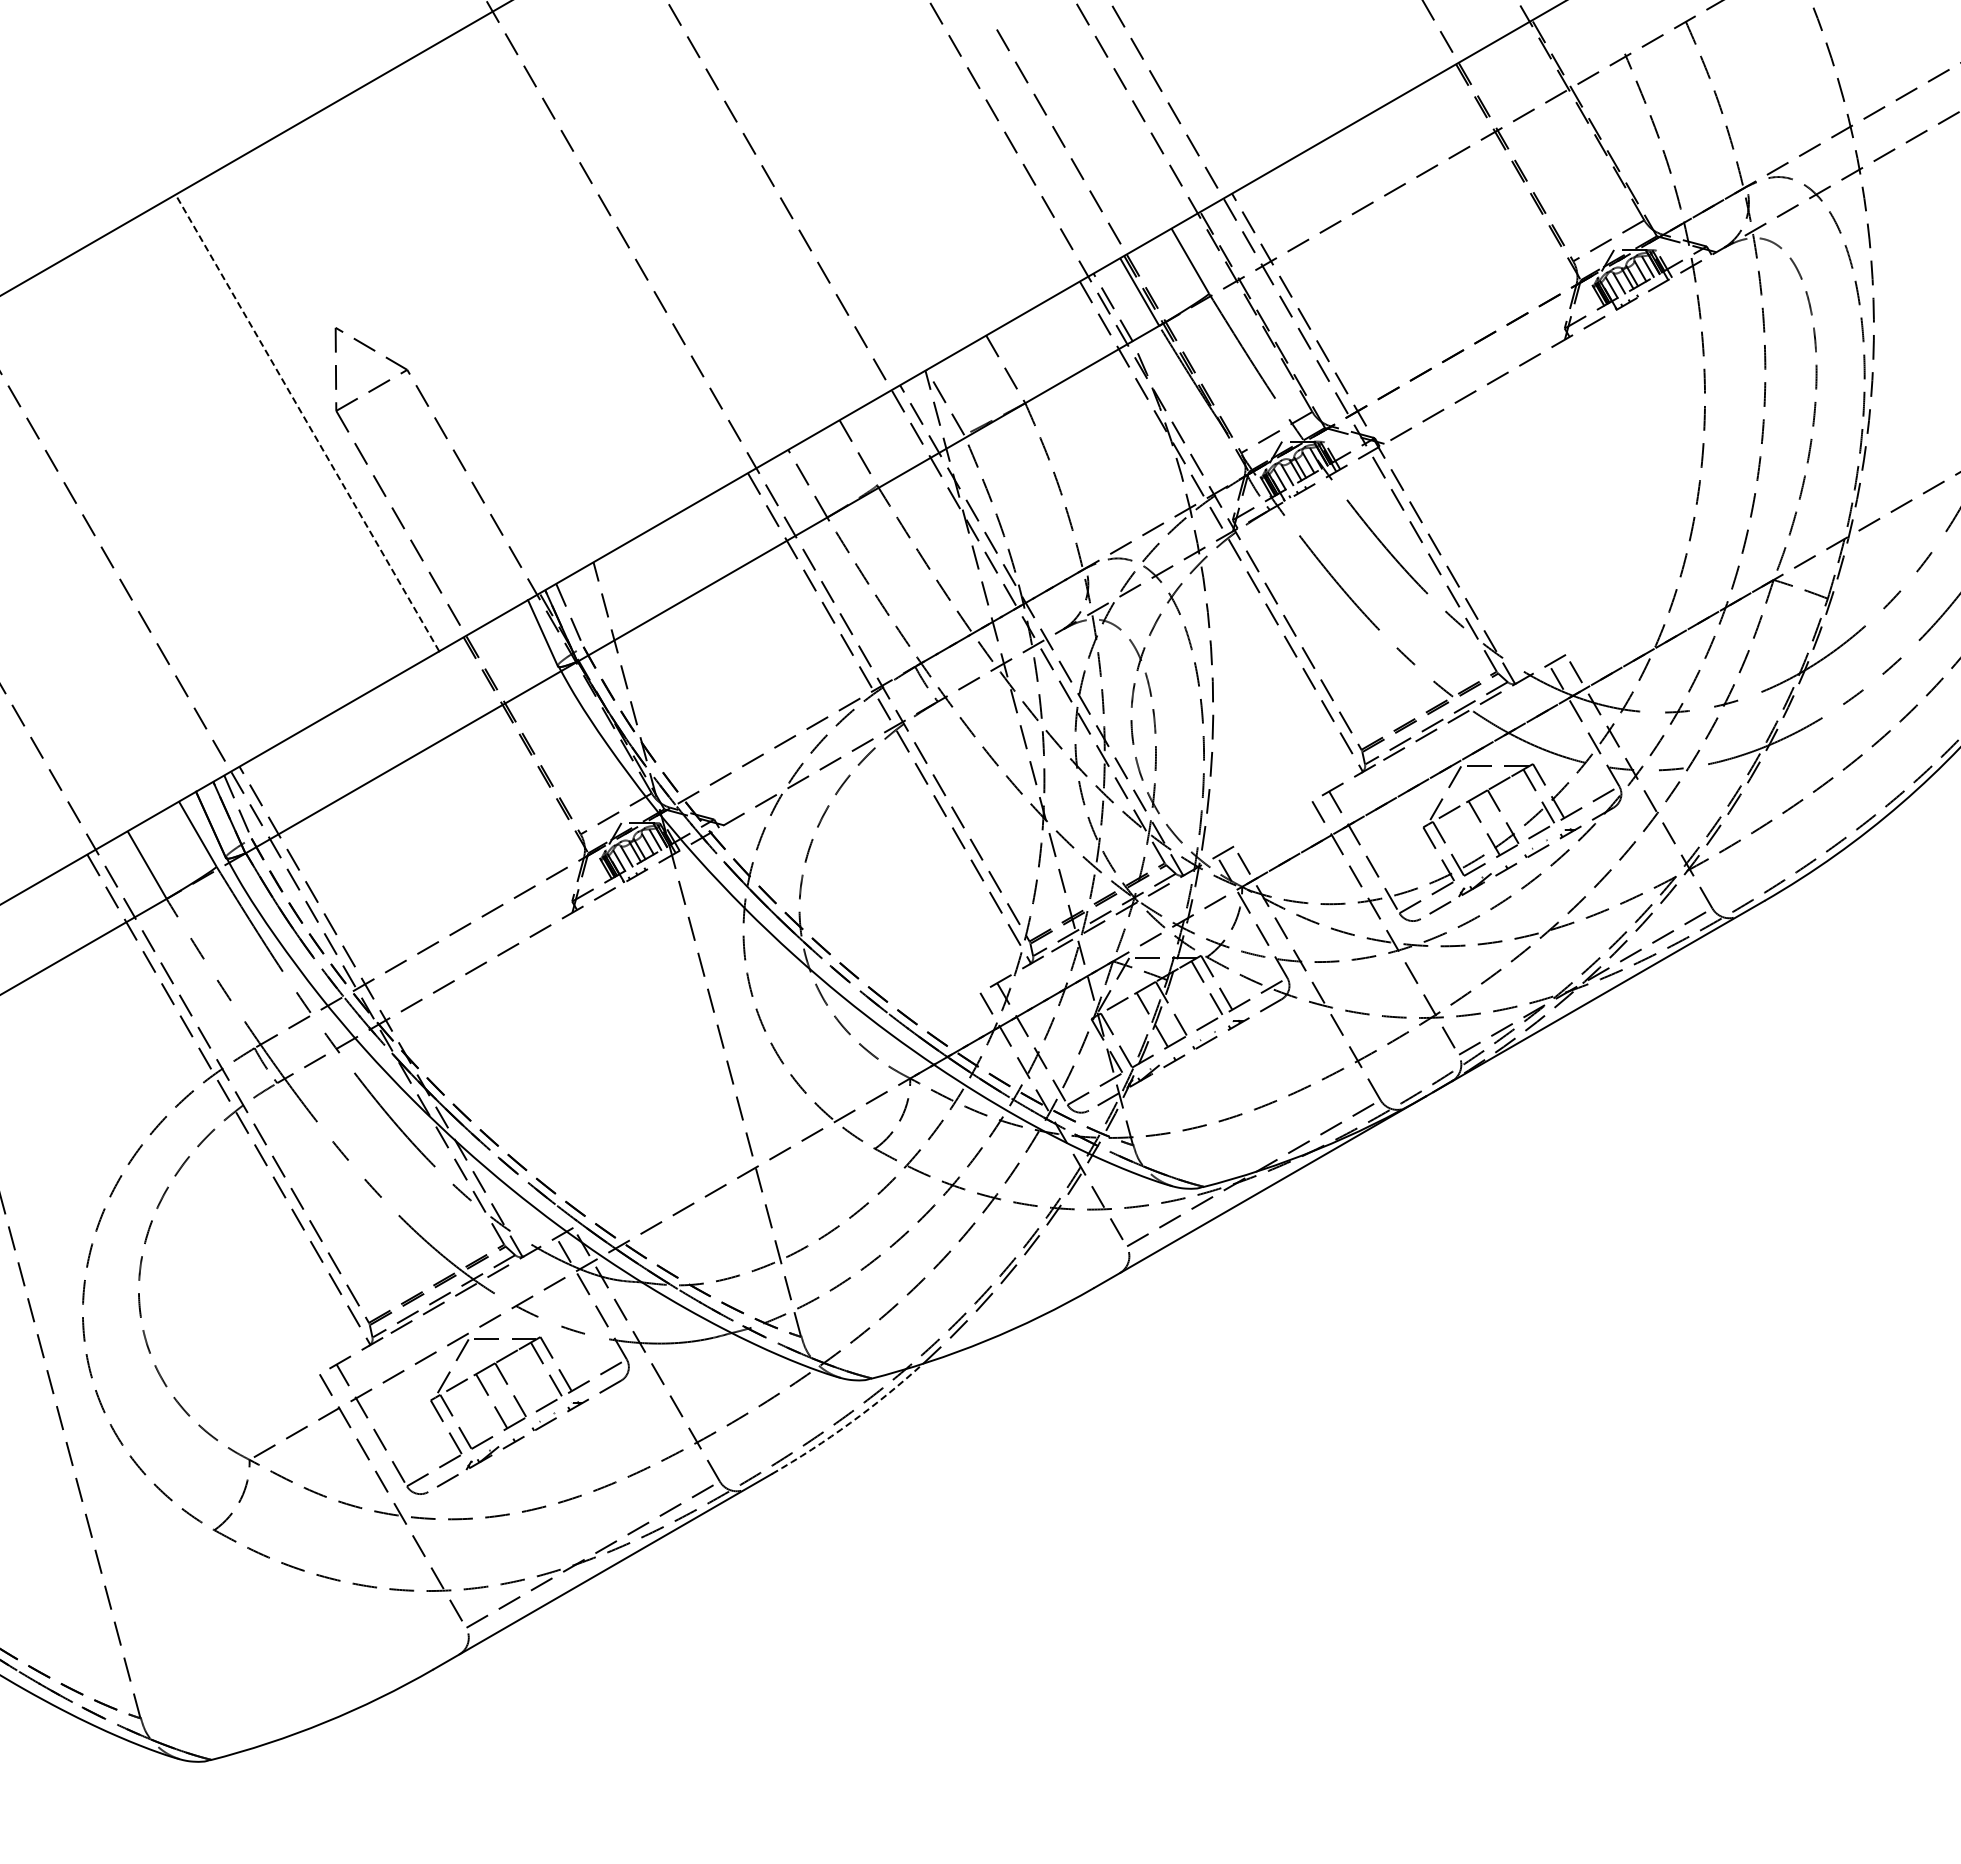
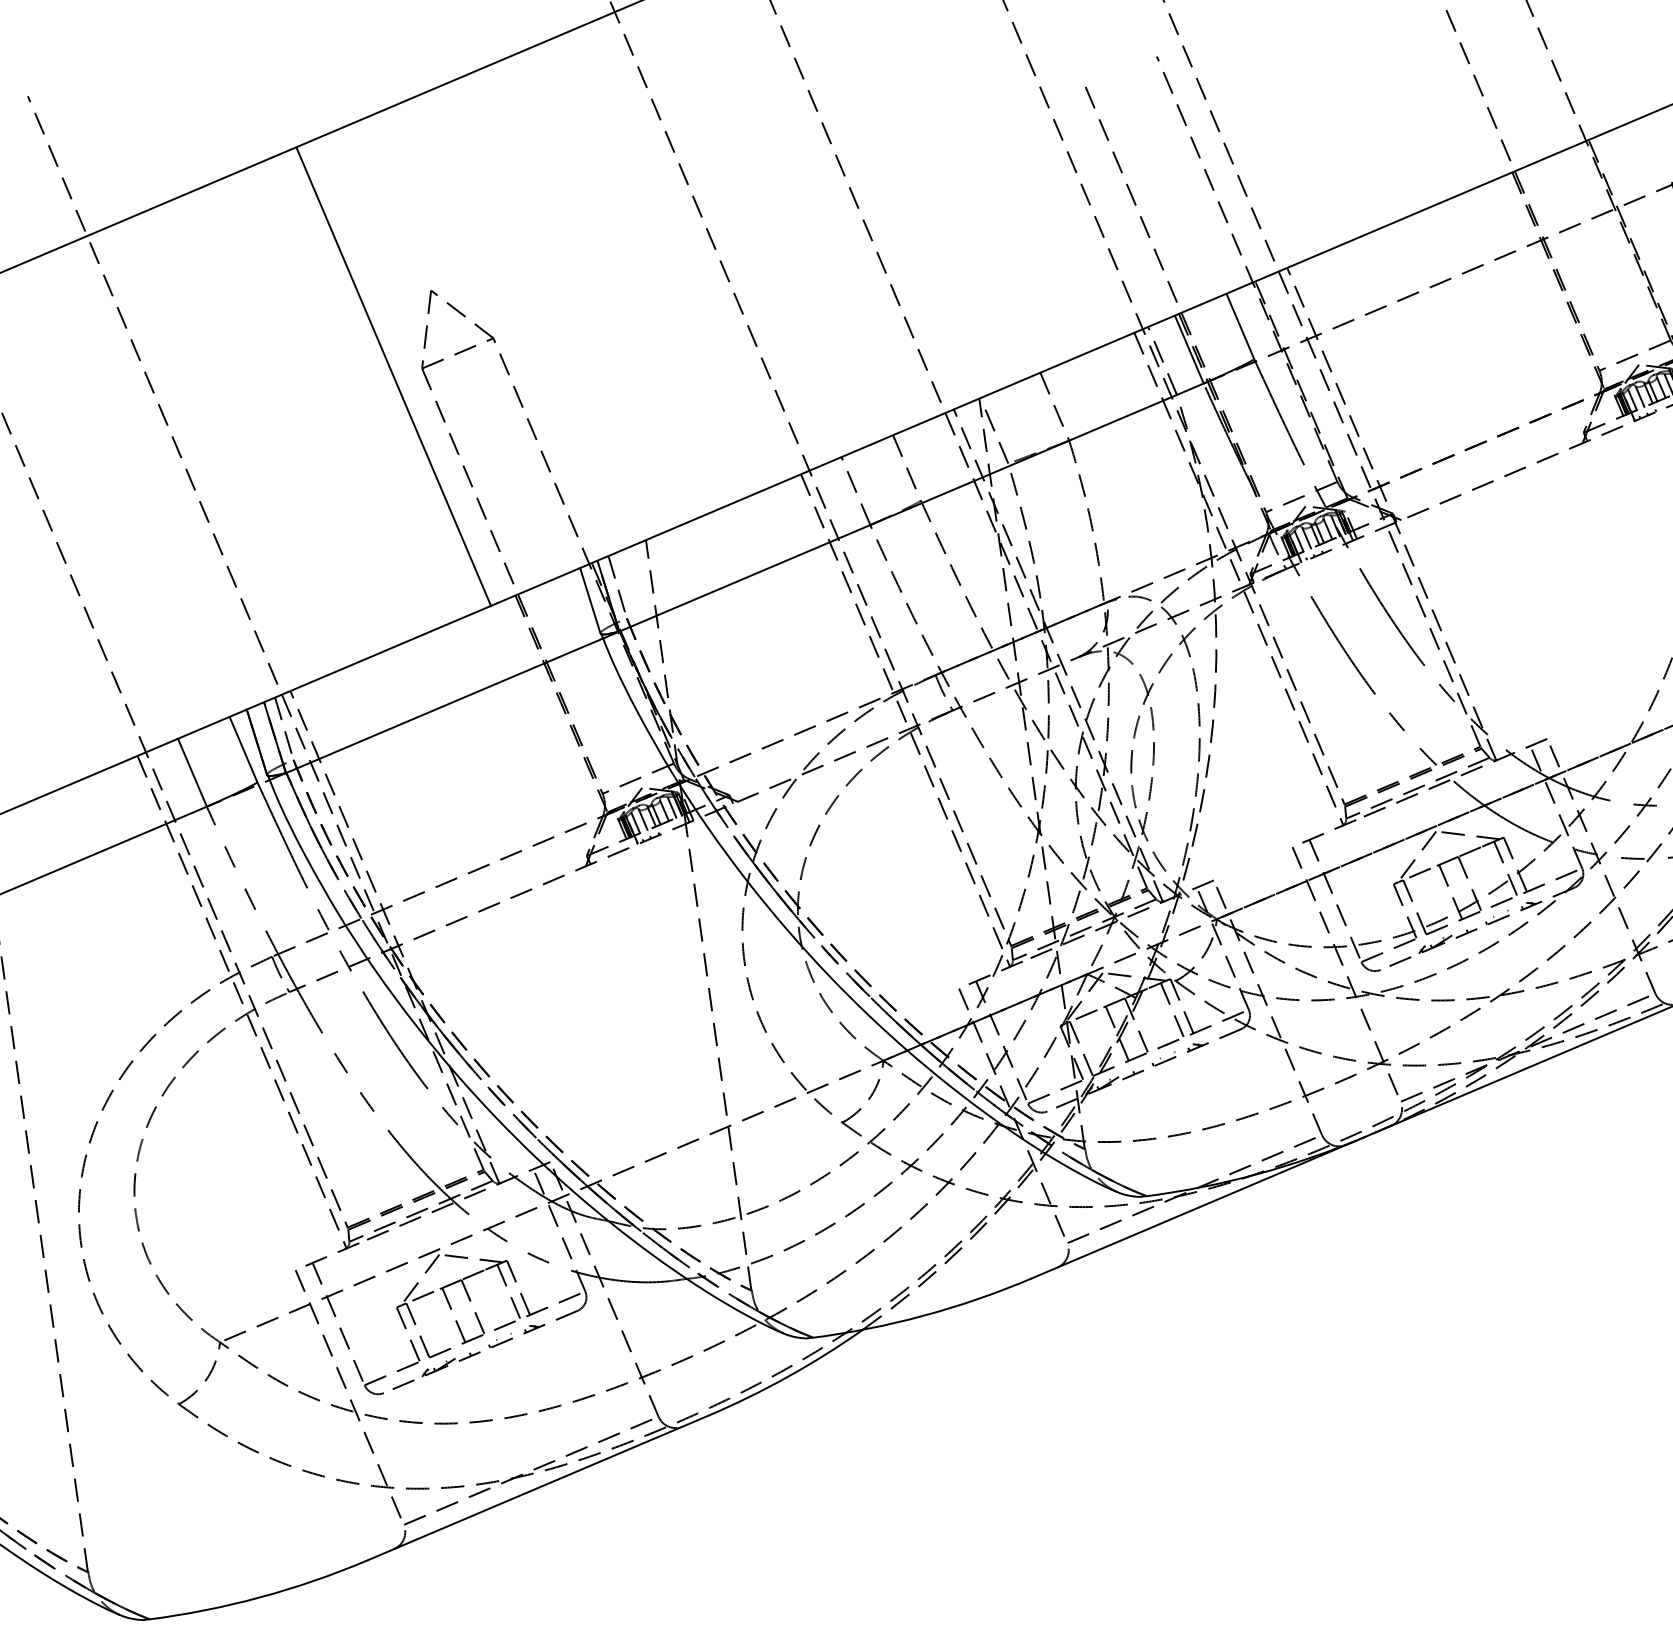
line: (307, 423) -> (393, 377), dashed -> solid
arc: (850, 1422) -> (787, 1376), dashed -> solid

